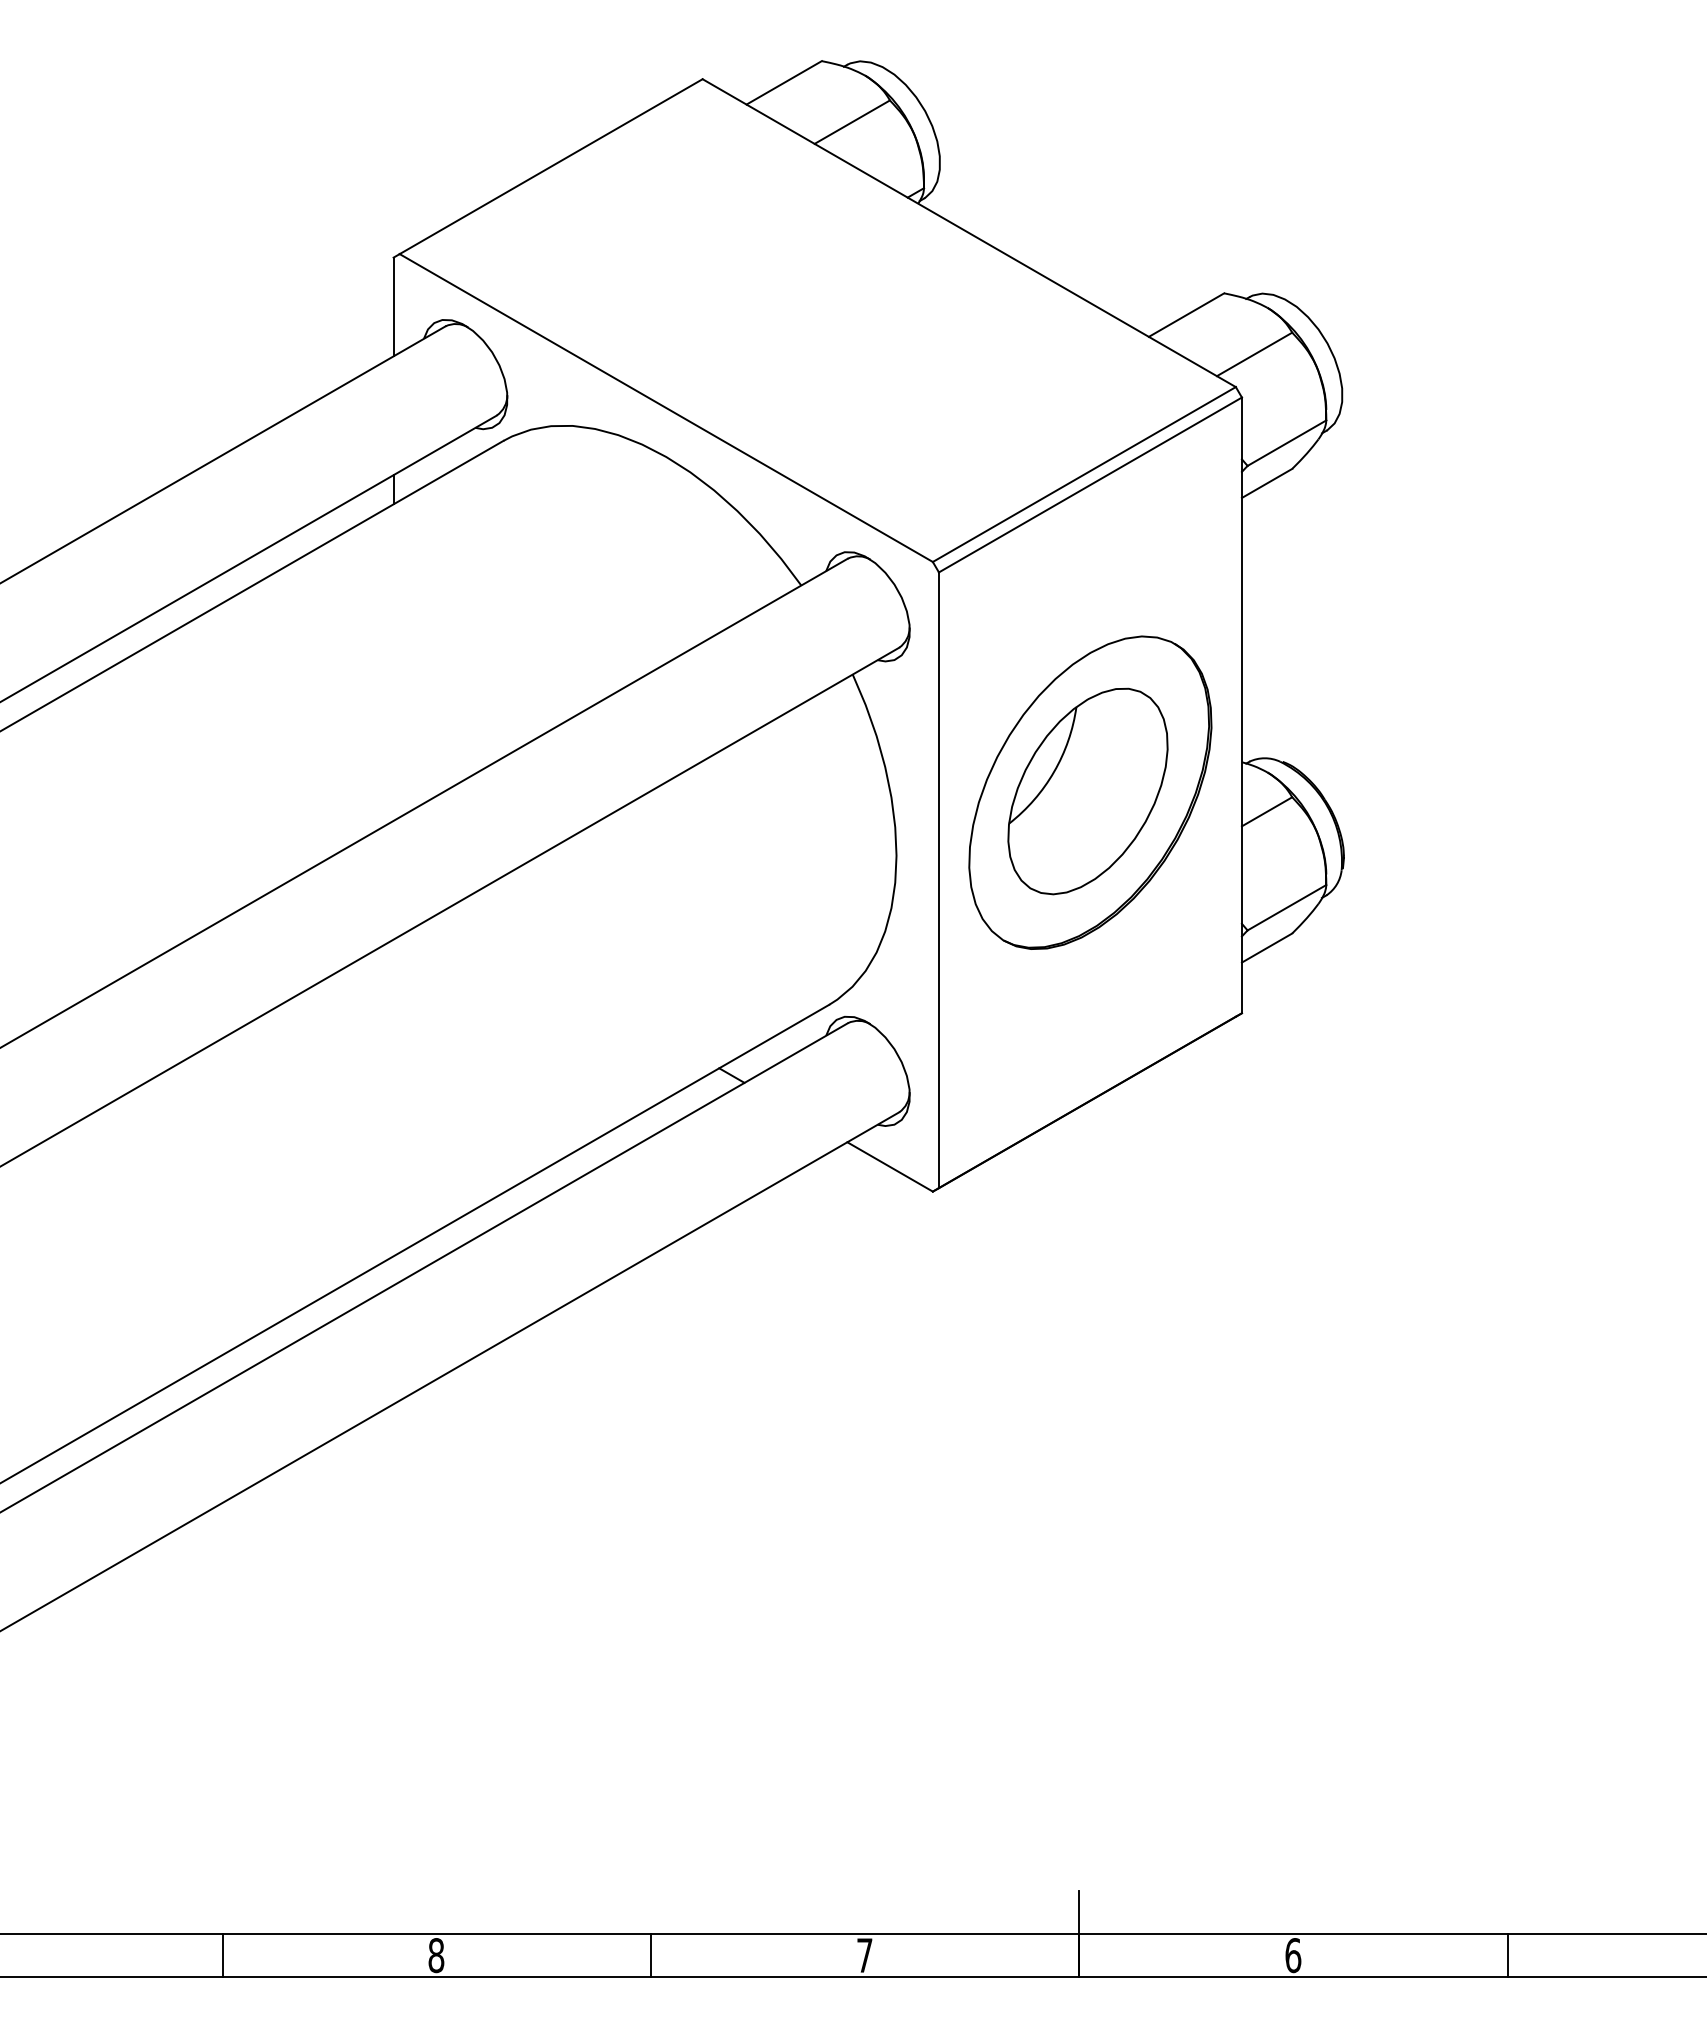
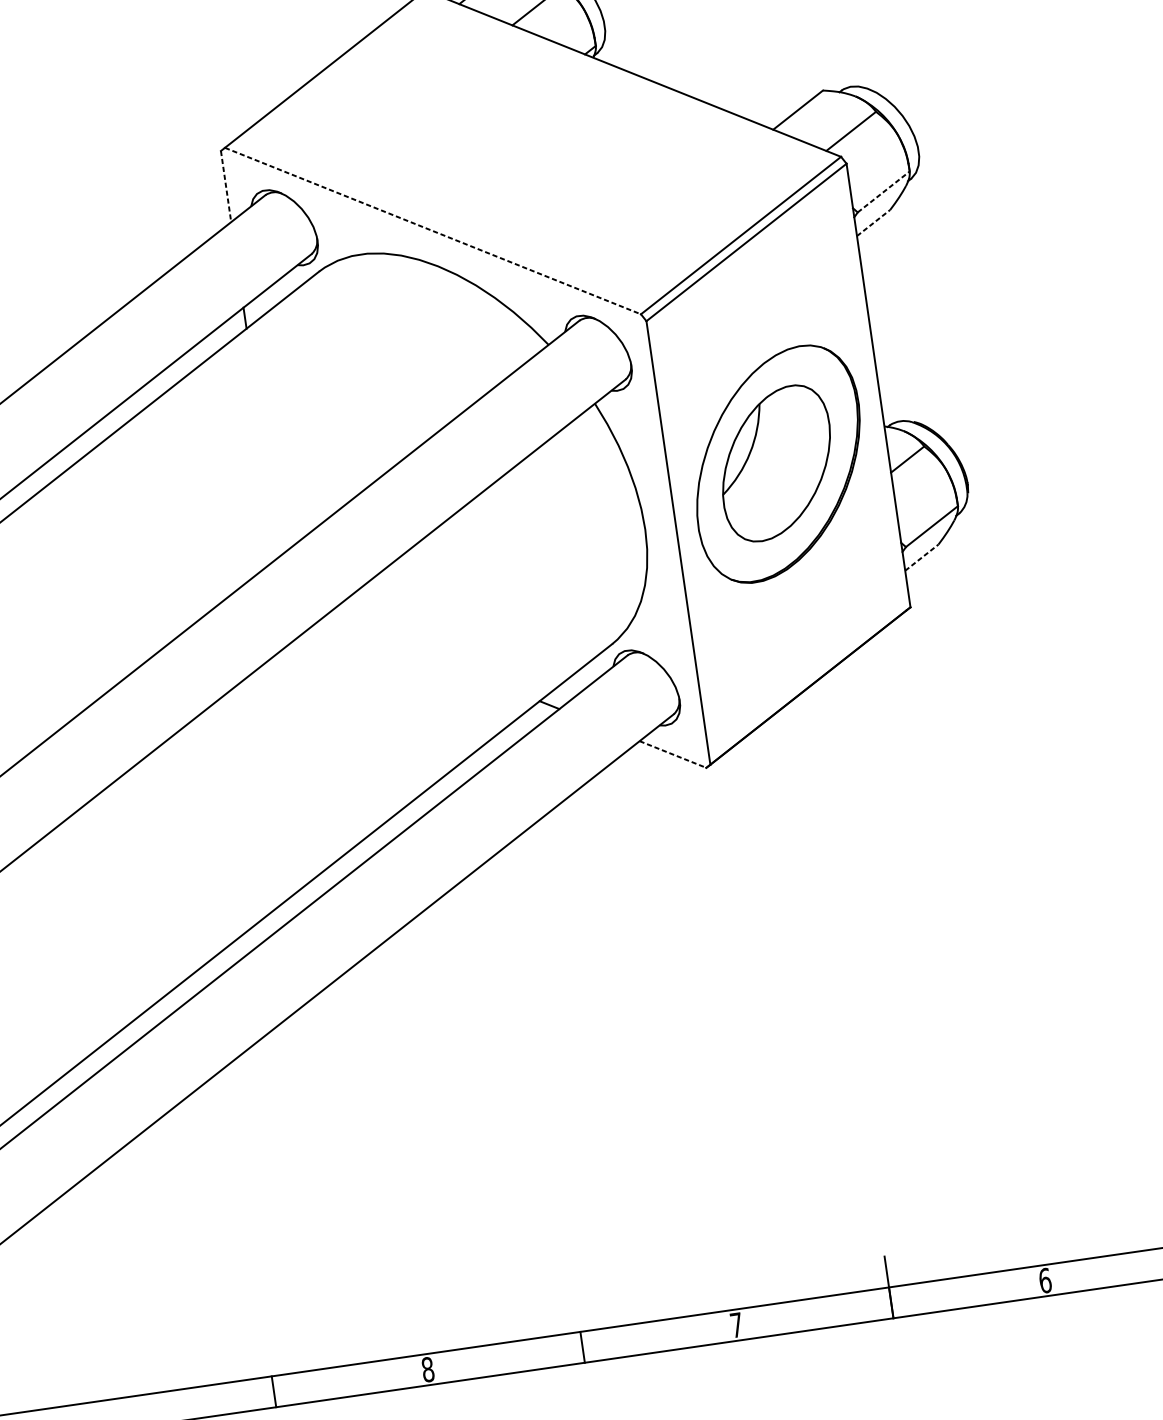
line: (393, 307) -> (226, 186), solid -> dashed
line: (666, 408) -> (433, 231), solid -> dashed
line: (1287, 442) -> (884, 191), solid -> dashed
line: (1267, 483) -> (873, 223), solid -> dashed
line: (1267, 947) -> (922, 557), solid -> dashed
line: (890, 1167) -> (673, 754), solid -> dashed

